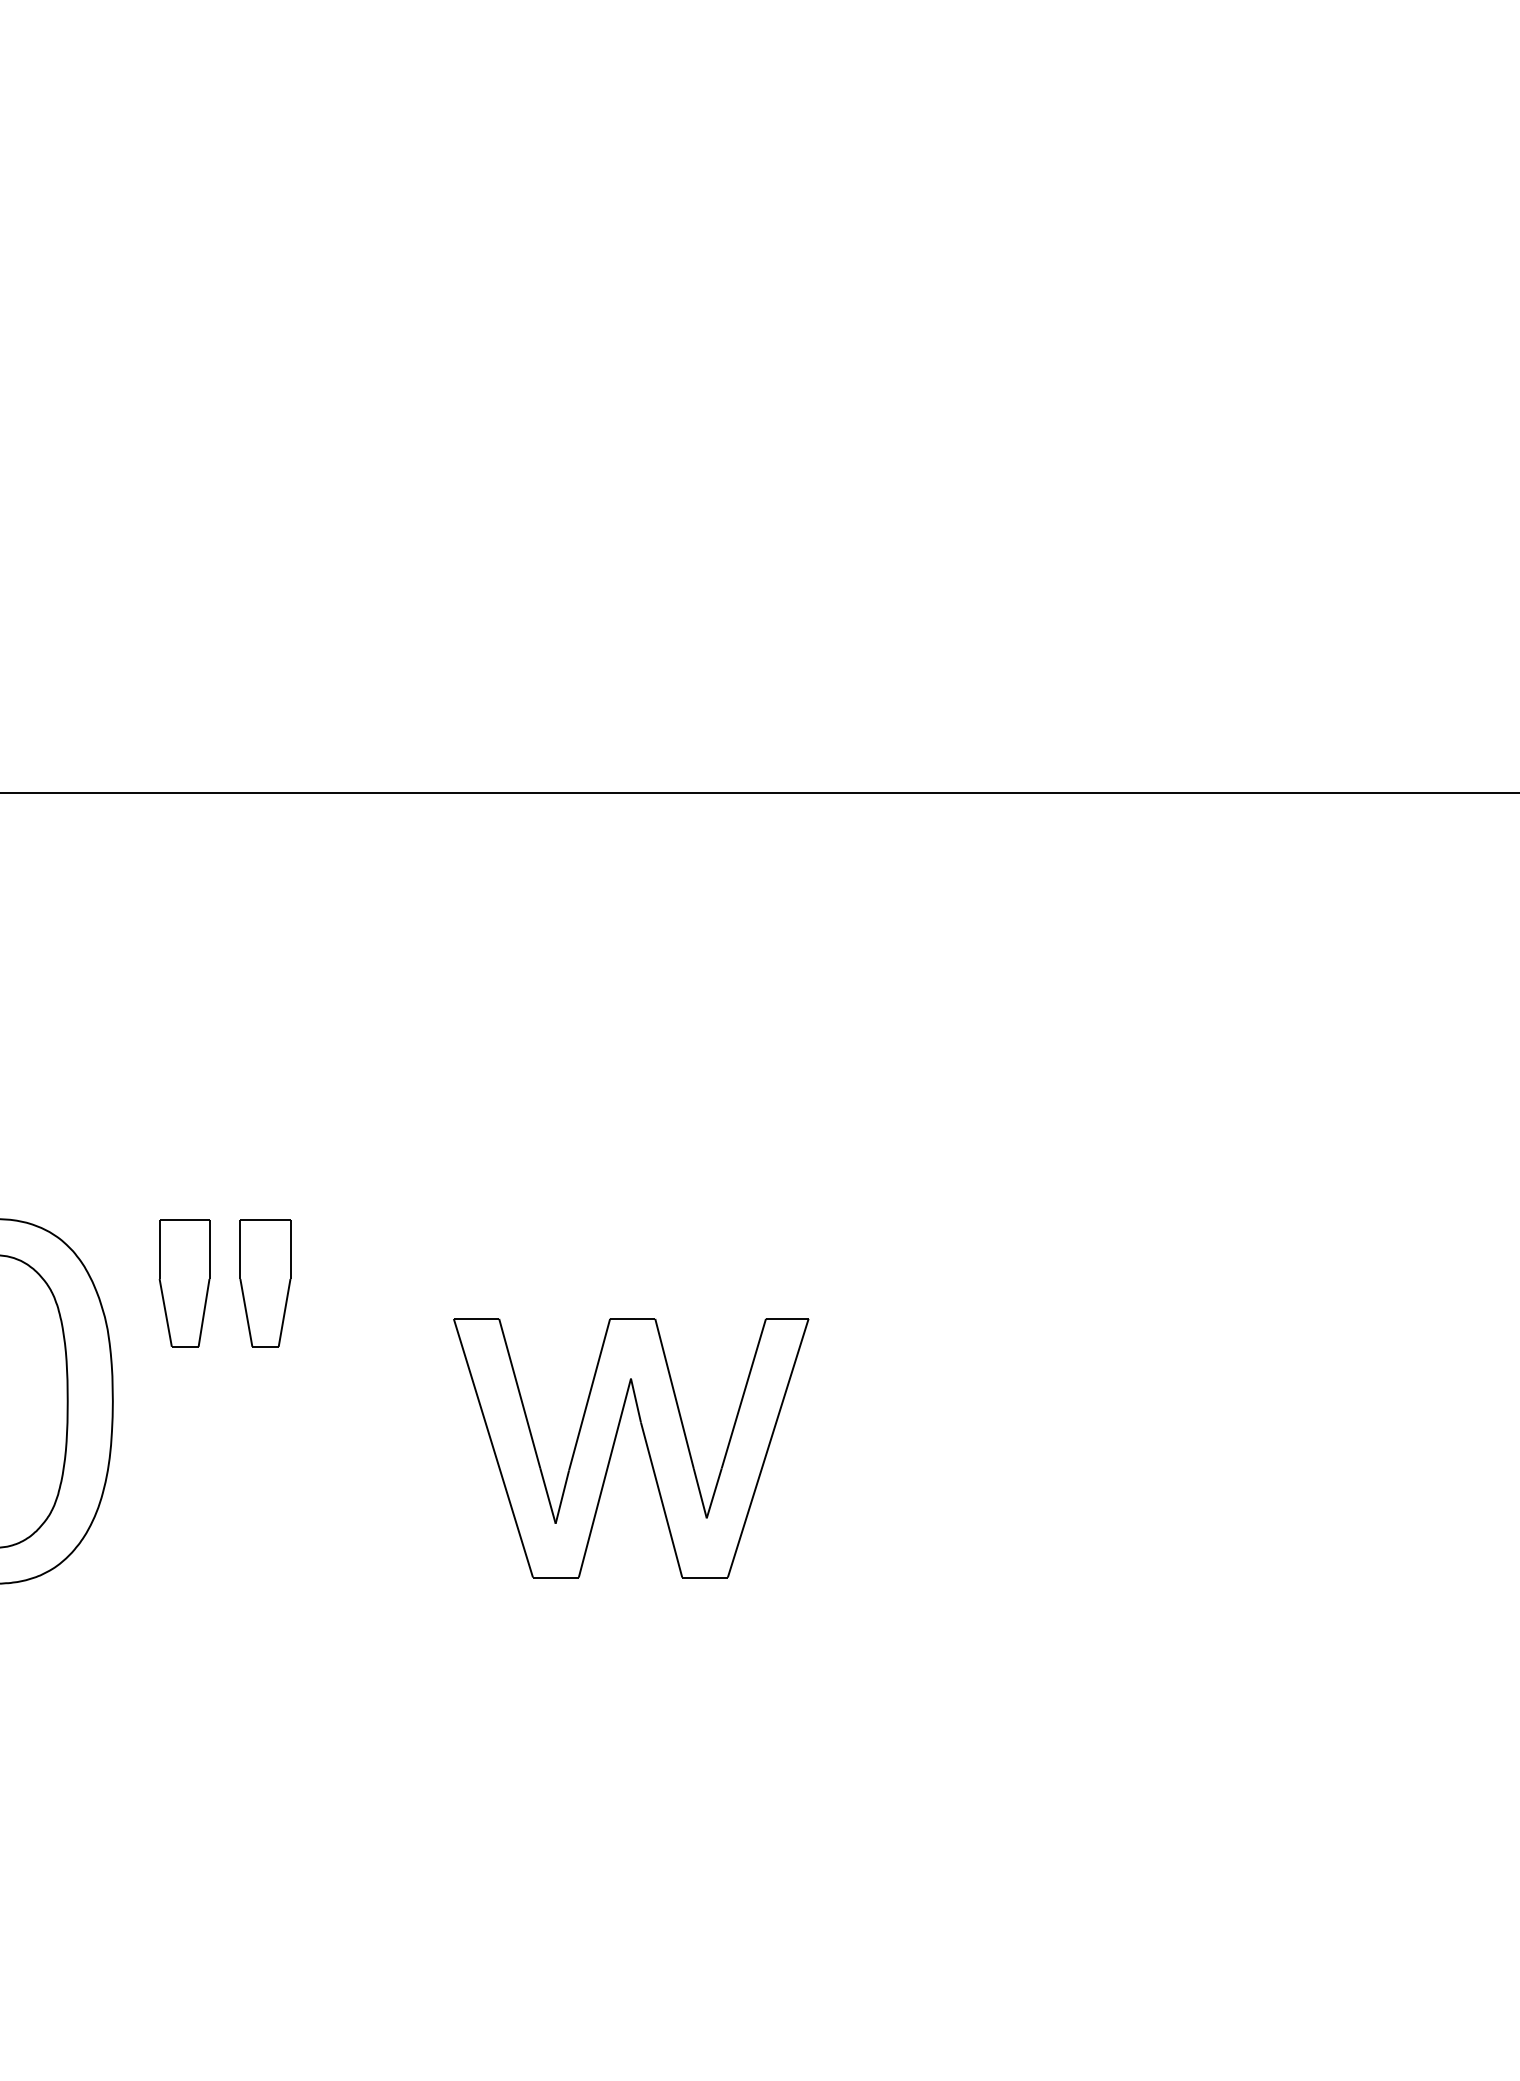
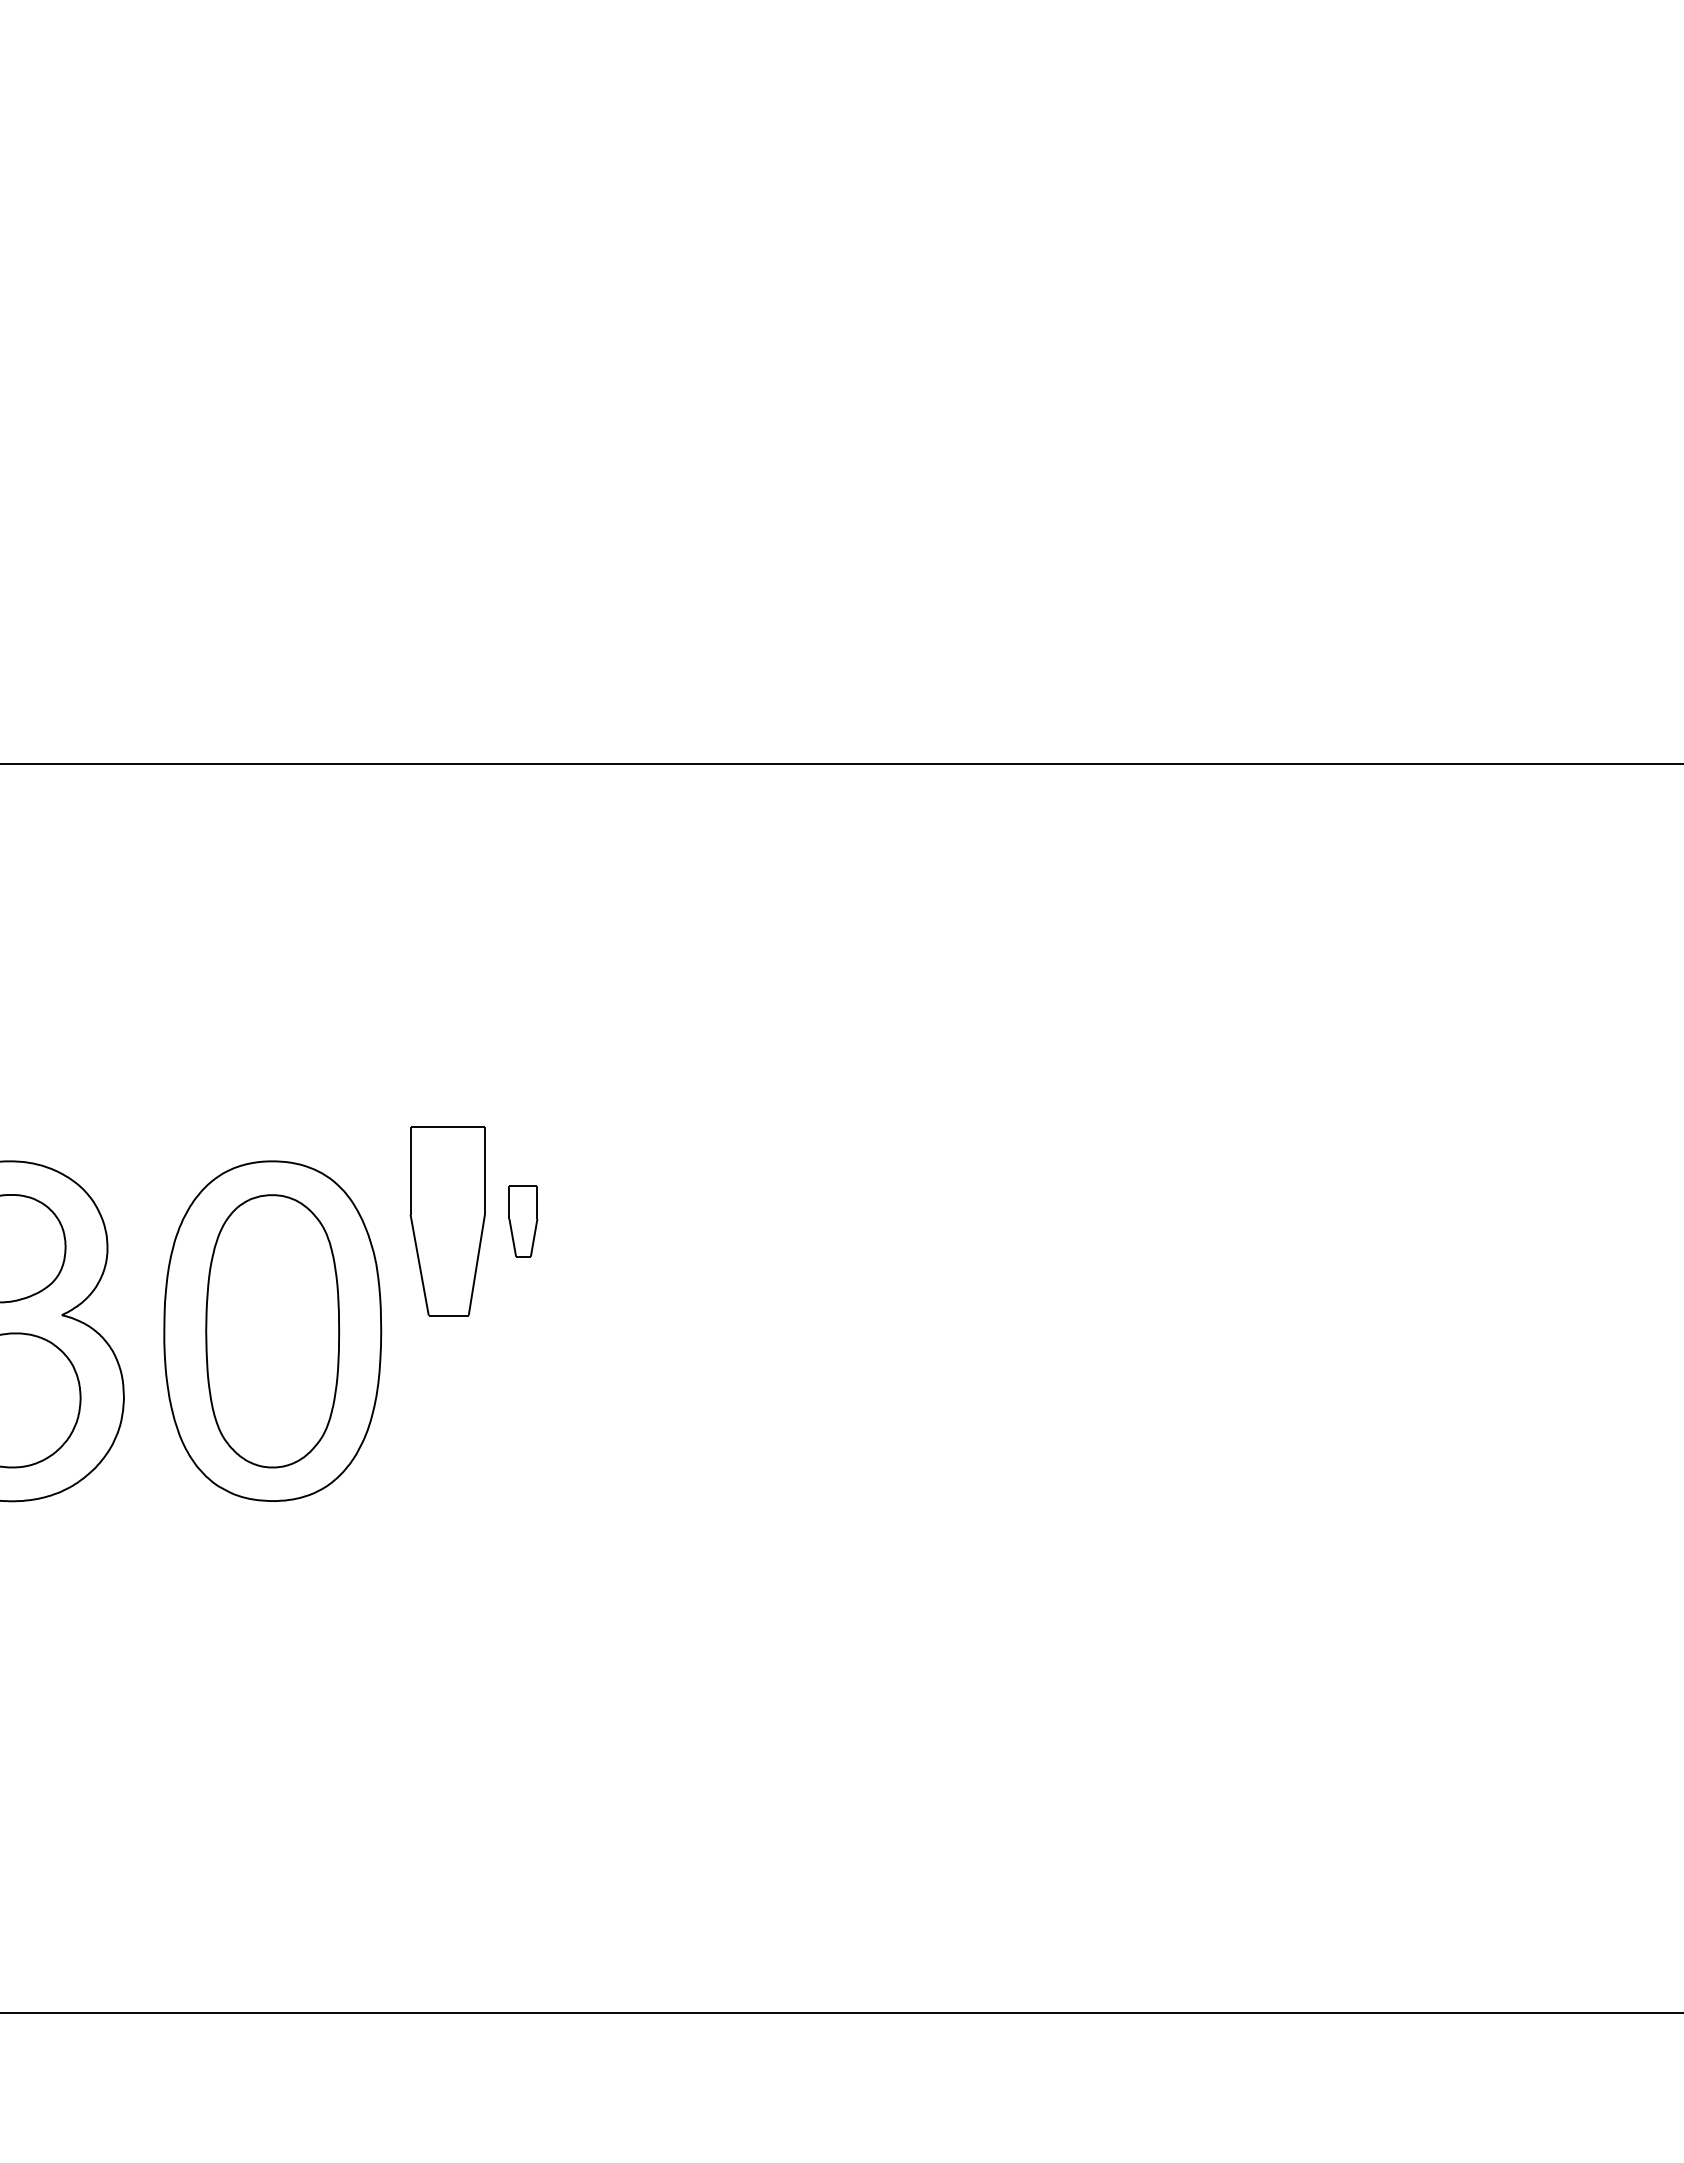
part: (185, 1283) -> (448, 1221), size x1.6
part: (265, 1283) -> (523, 1221), size x0.6
part: (645, 1444) -> (877, 1371), removed

